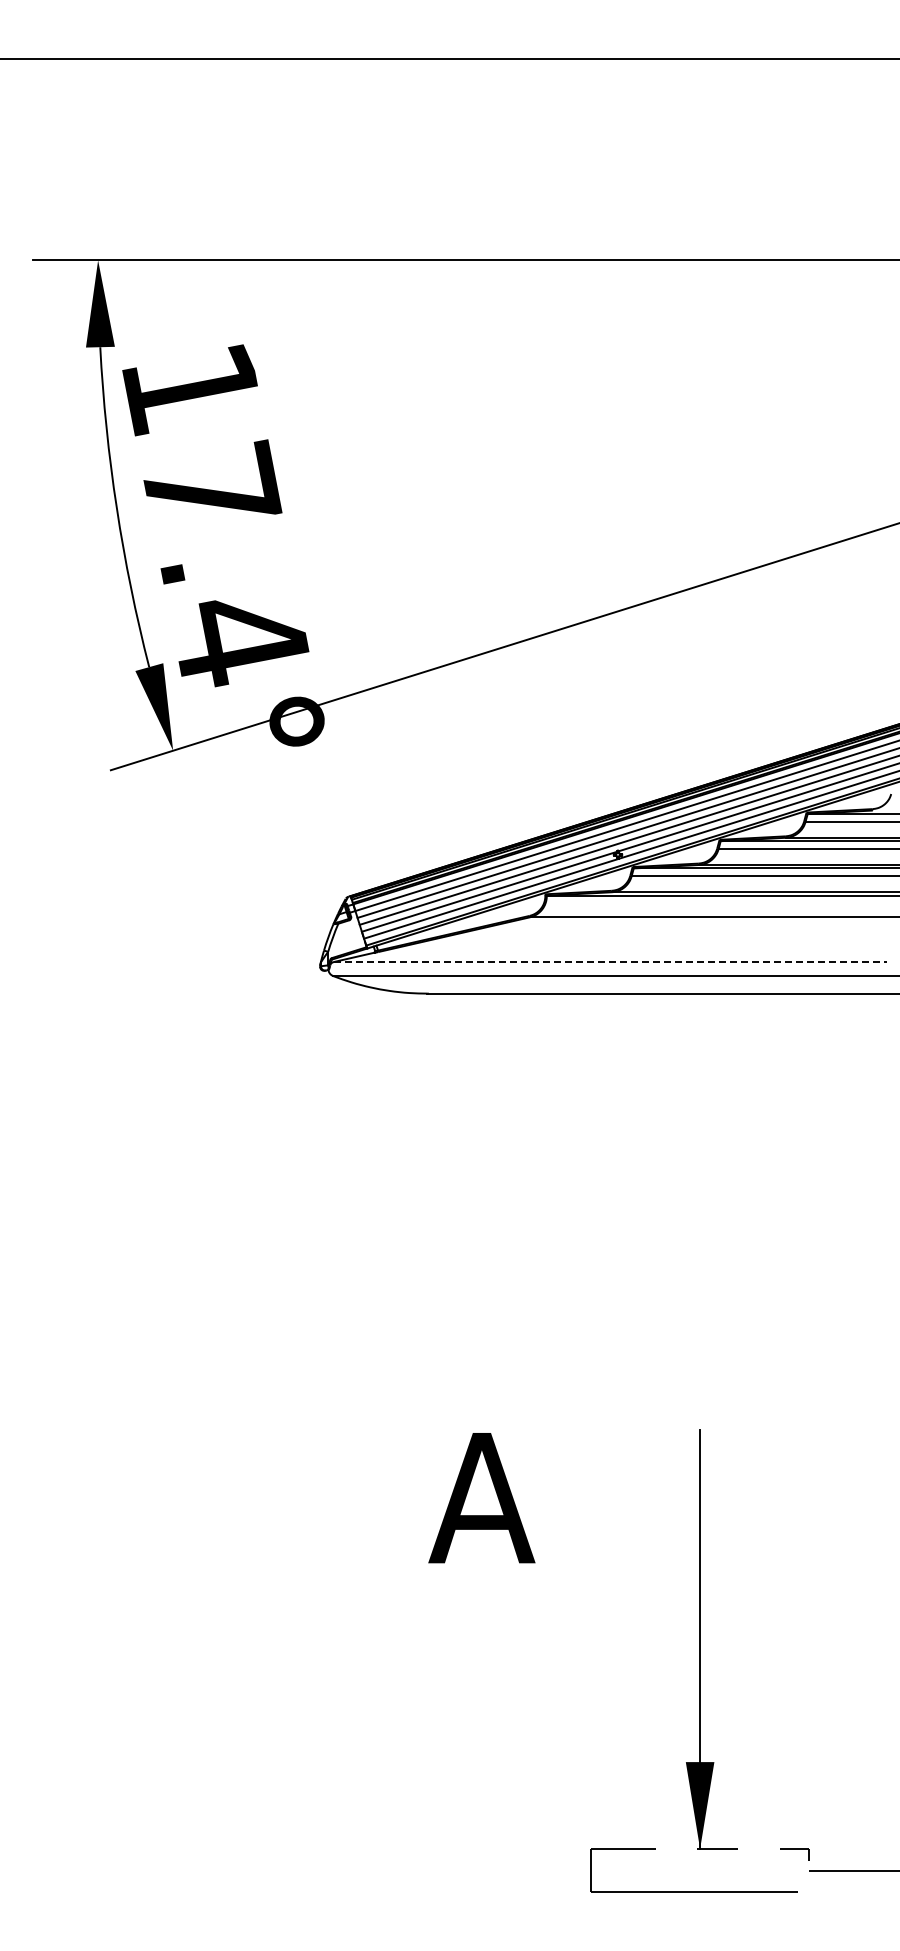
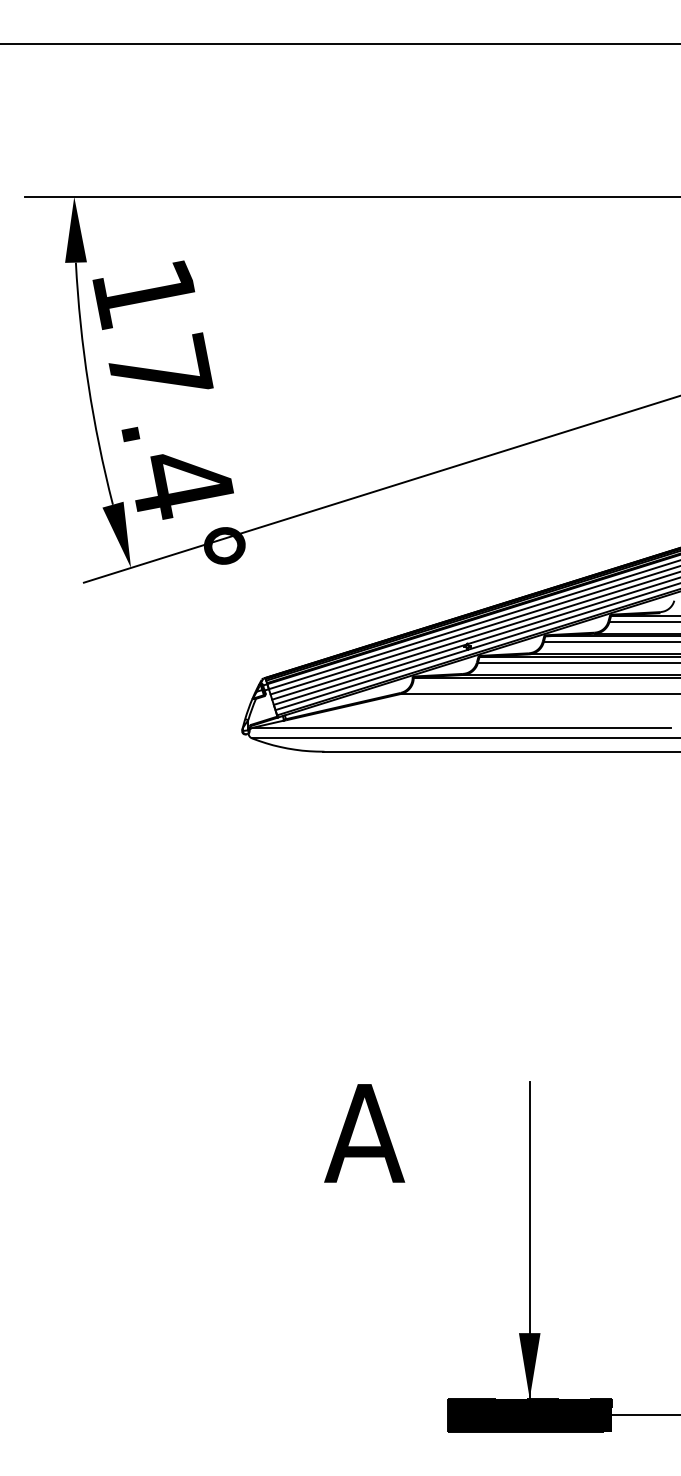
line: (610, 961) -> (461, 727), dashed -> solid
fill: (699, 1870) -> (529, 1415), added

